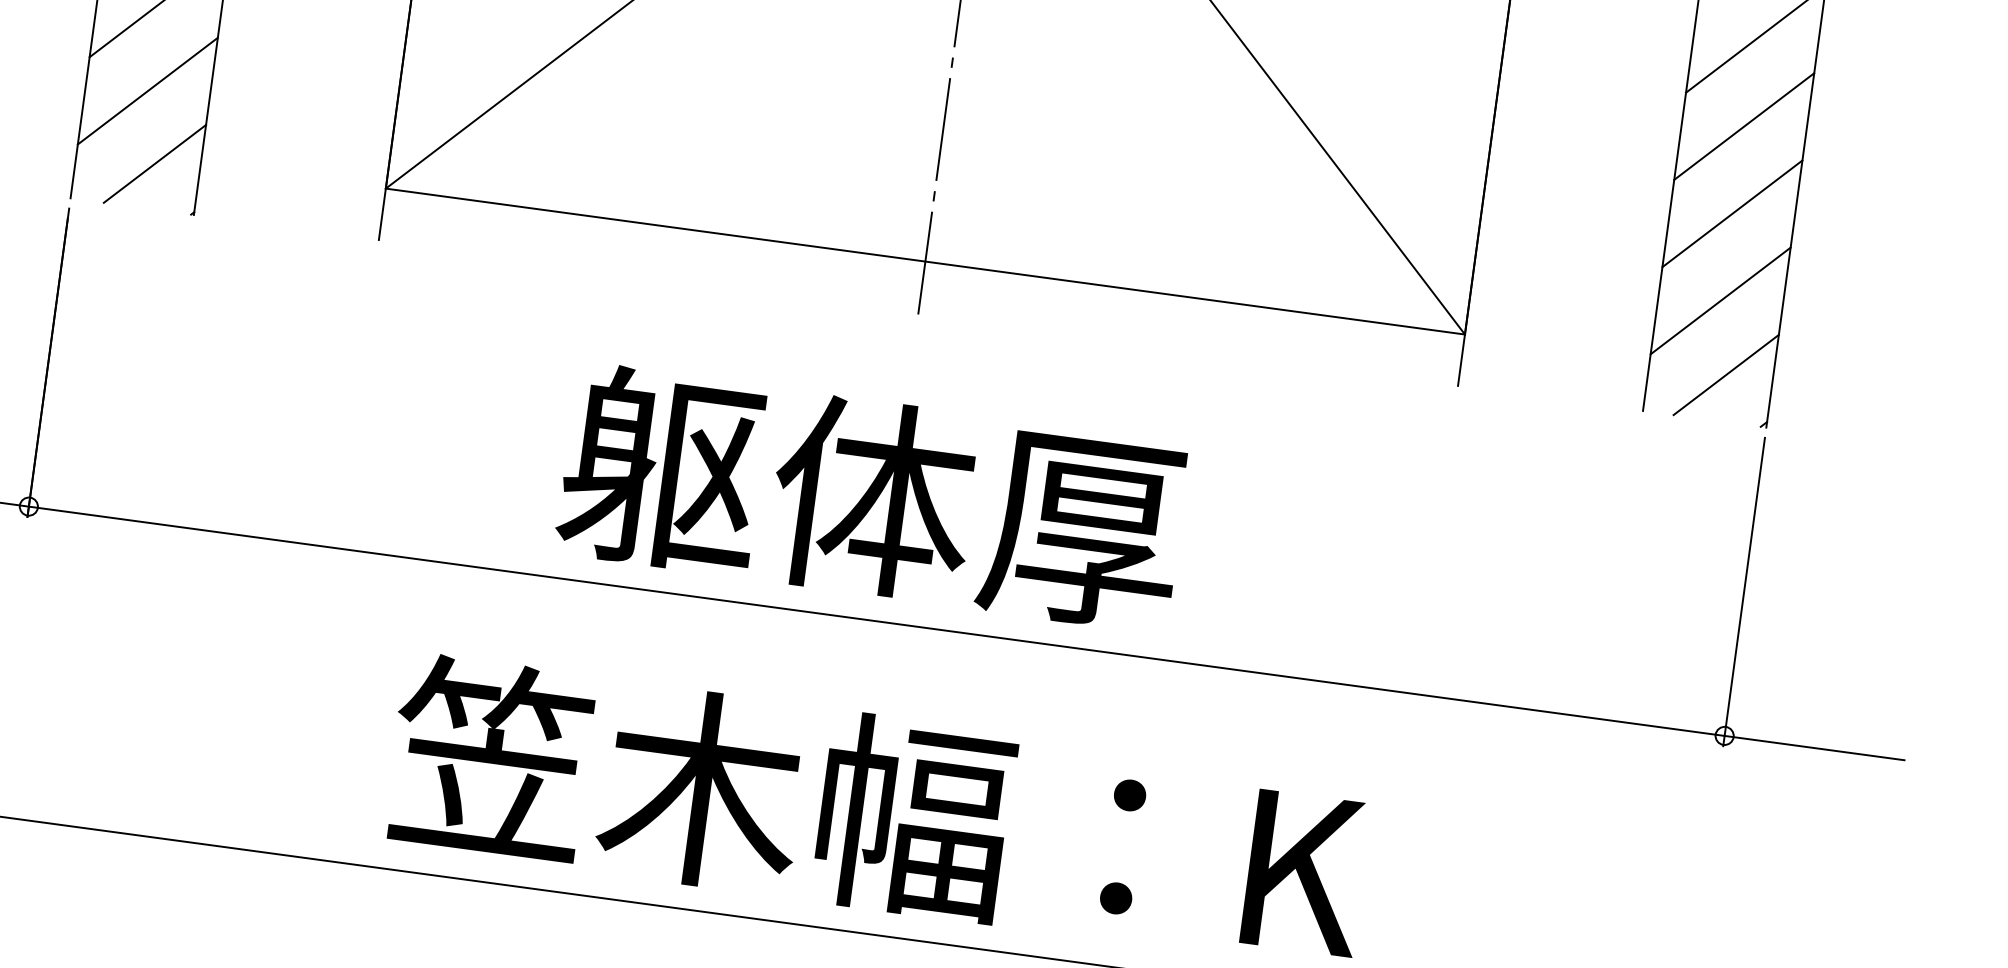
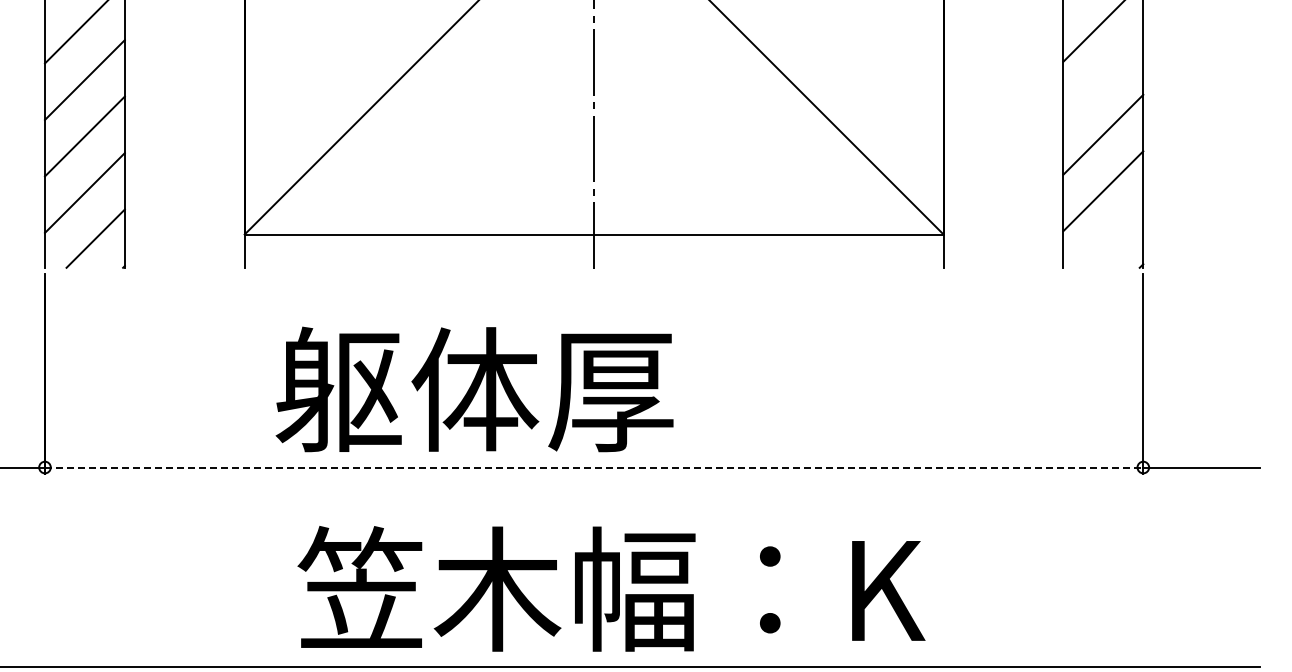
line: (1744, 126) -> (1103, 78), removed
line: (1726, 374) -> (1113, 237), removed
text: (871, 497) -> (474, 389), moved
line: (877, 621) -> (594, 467), solid -> dashed

